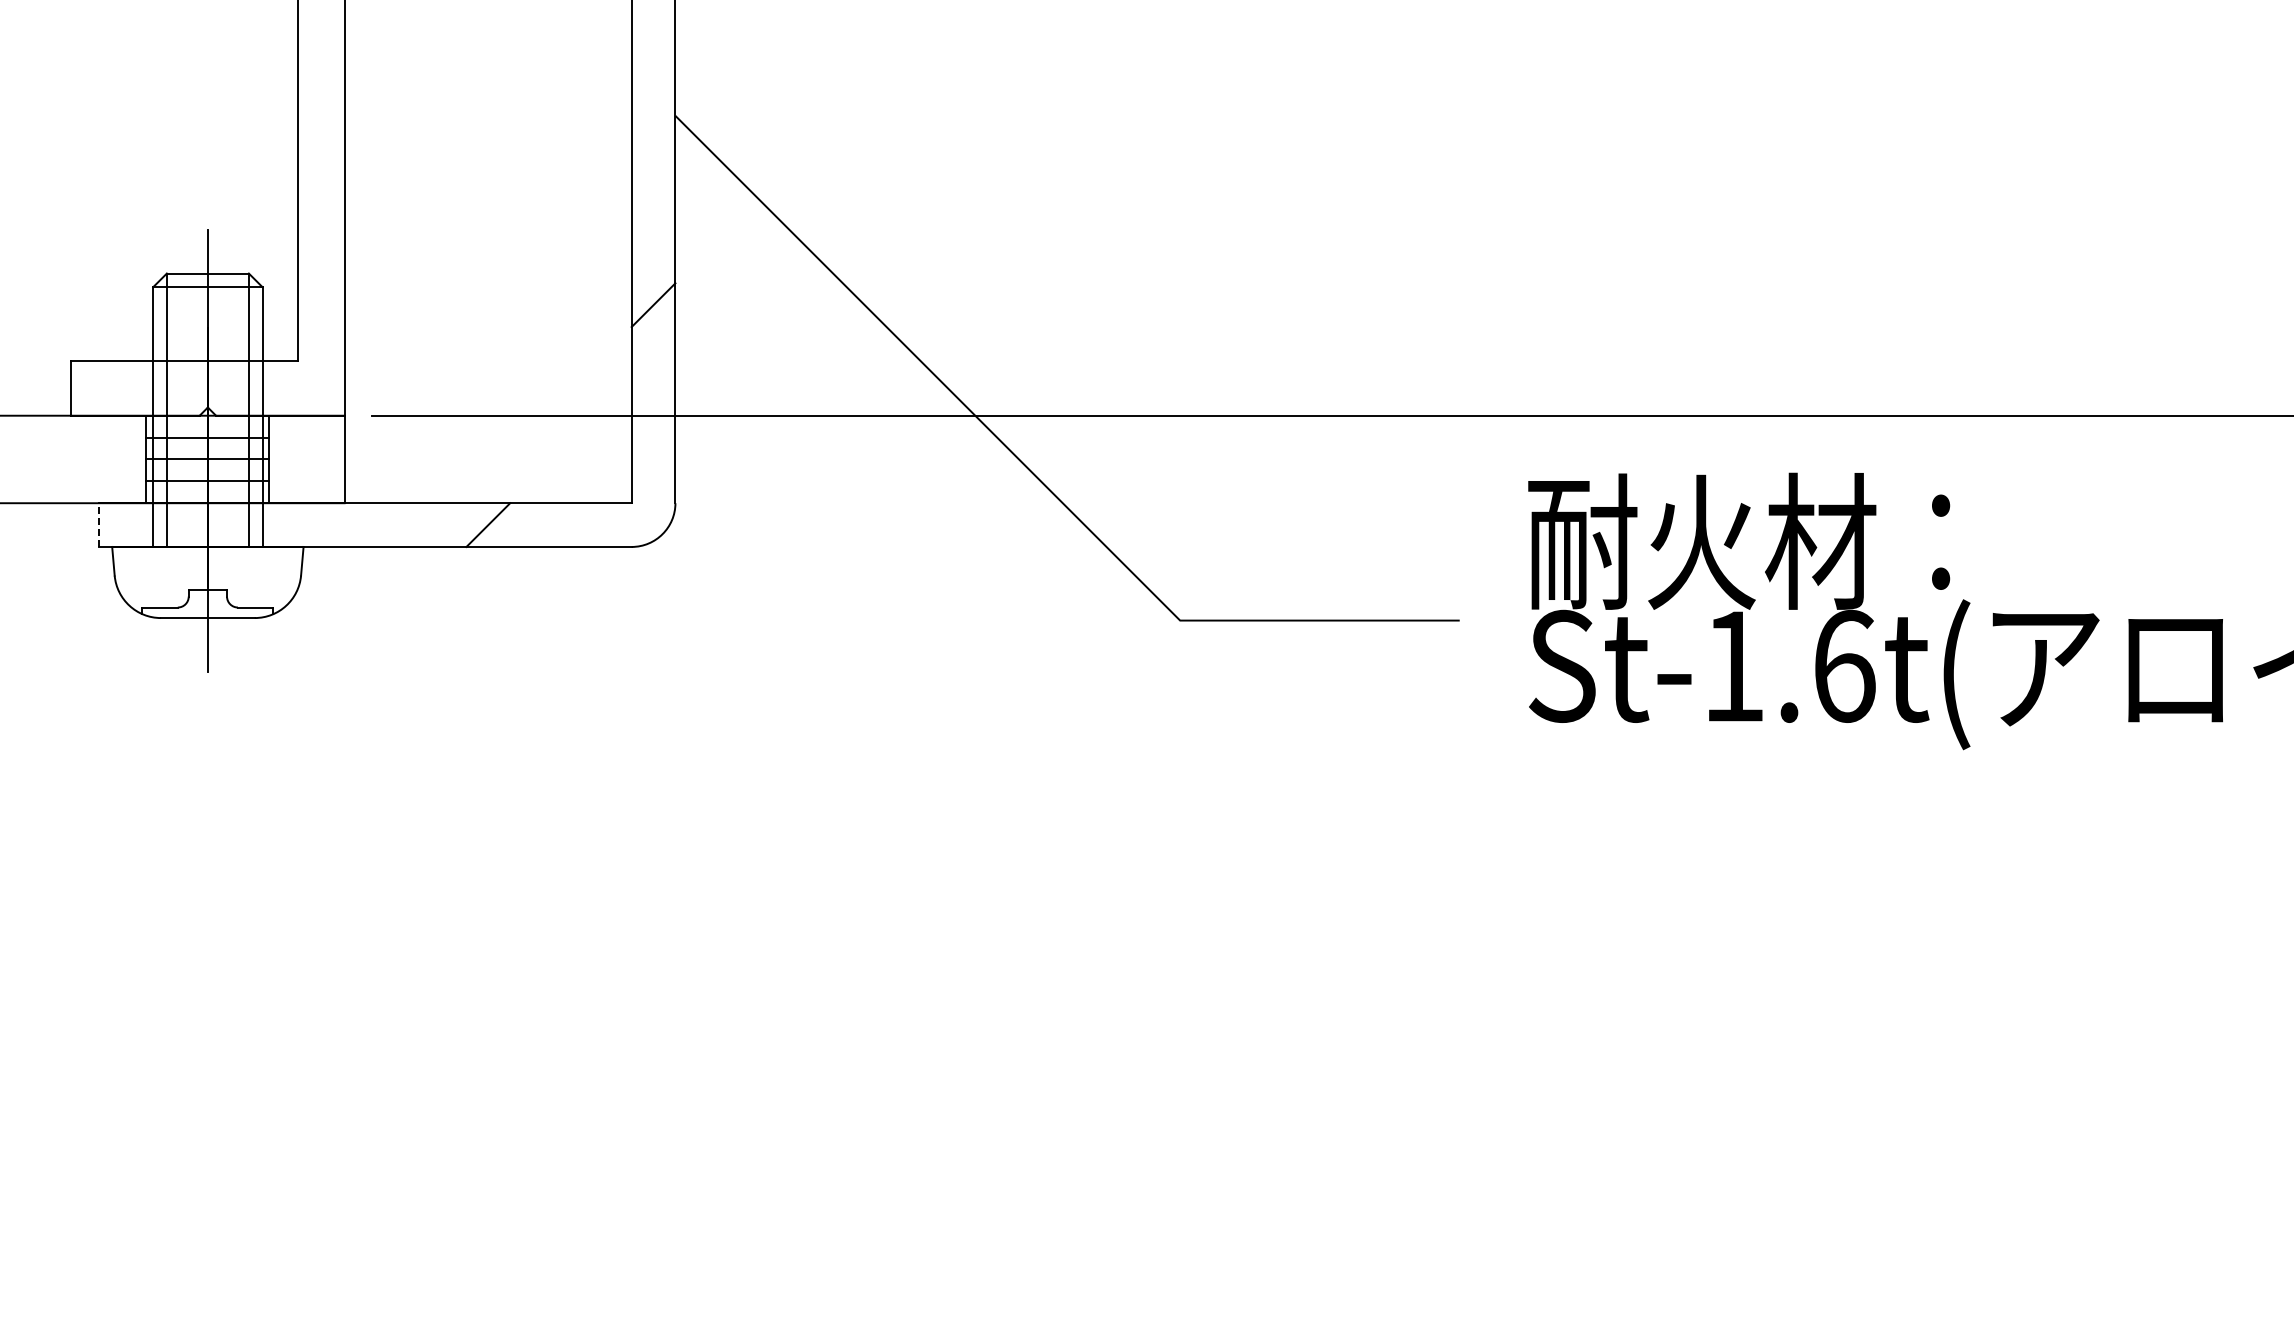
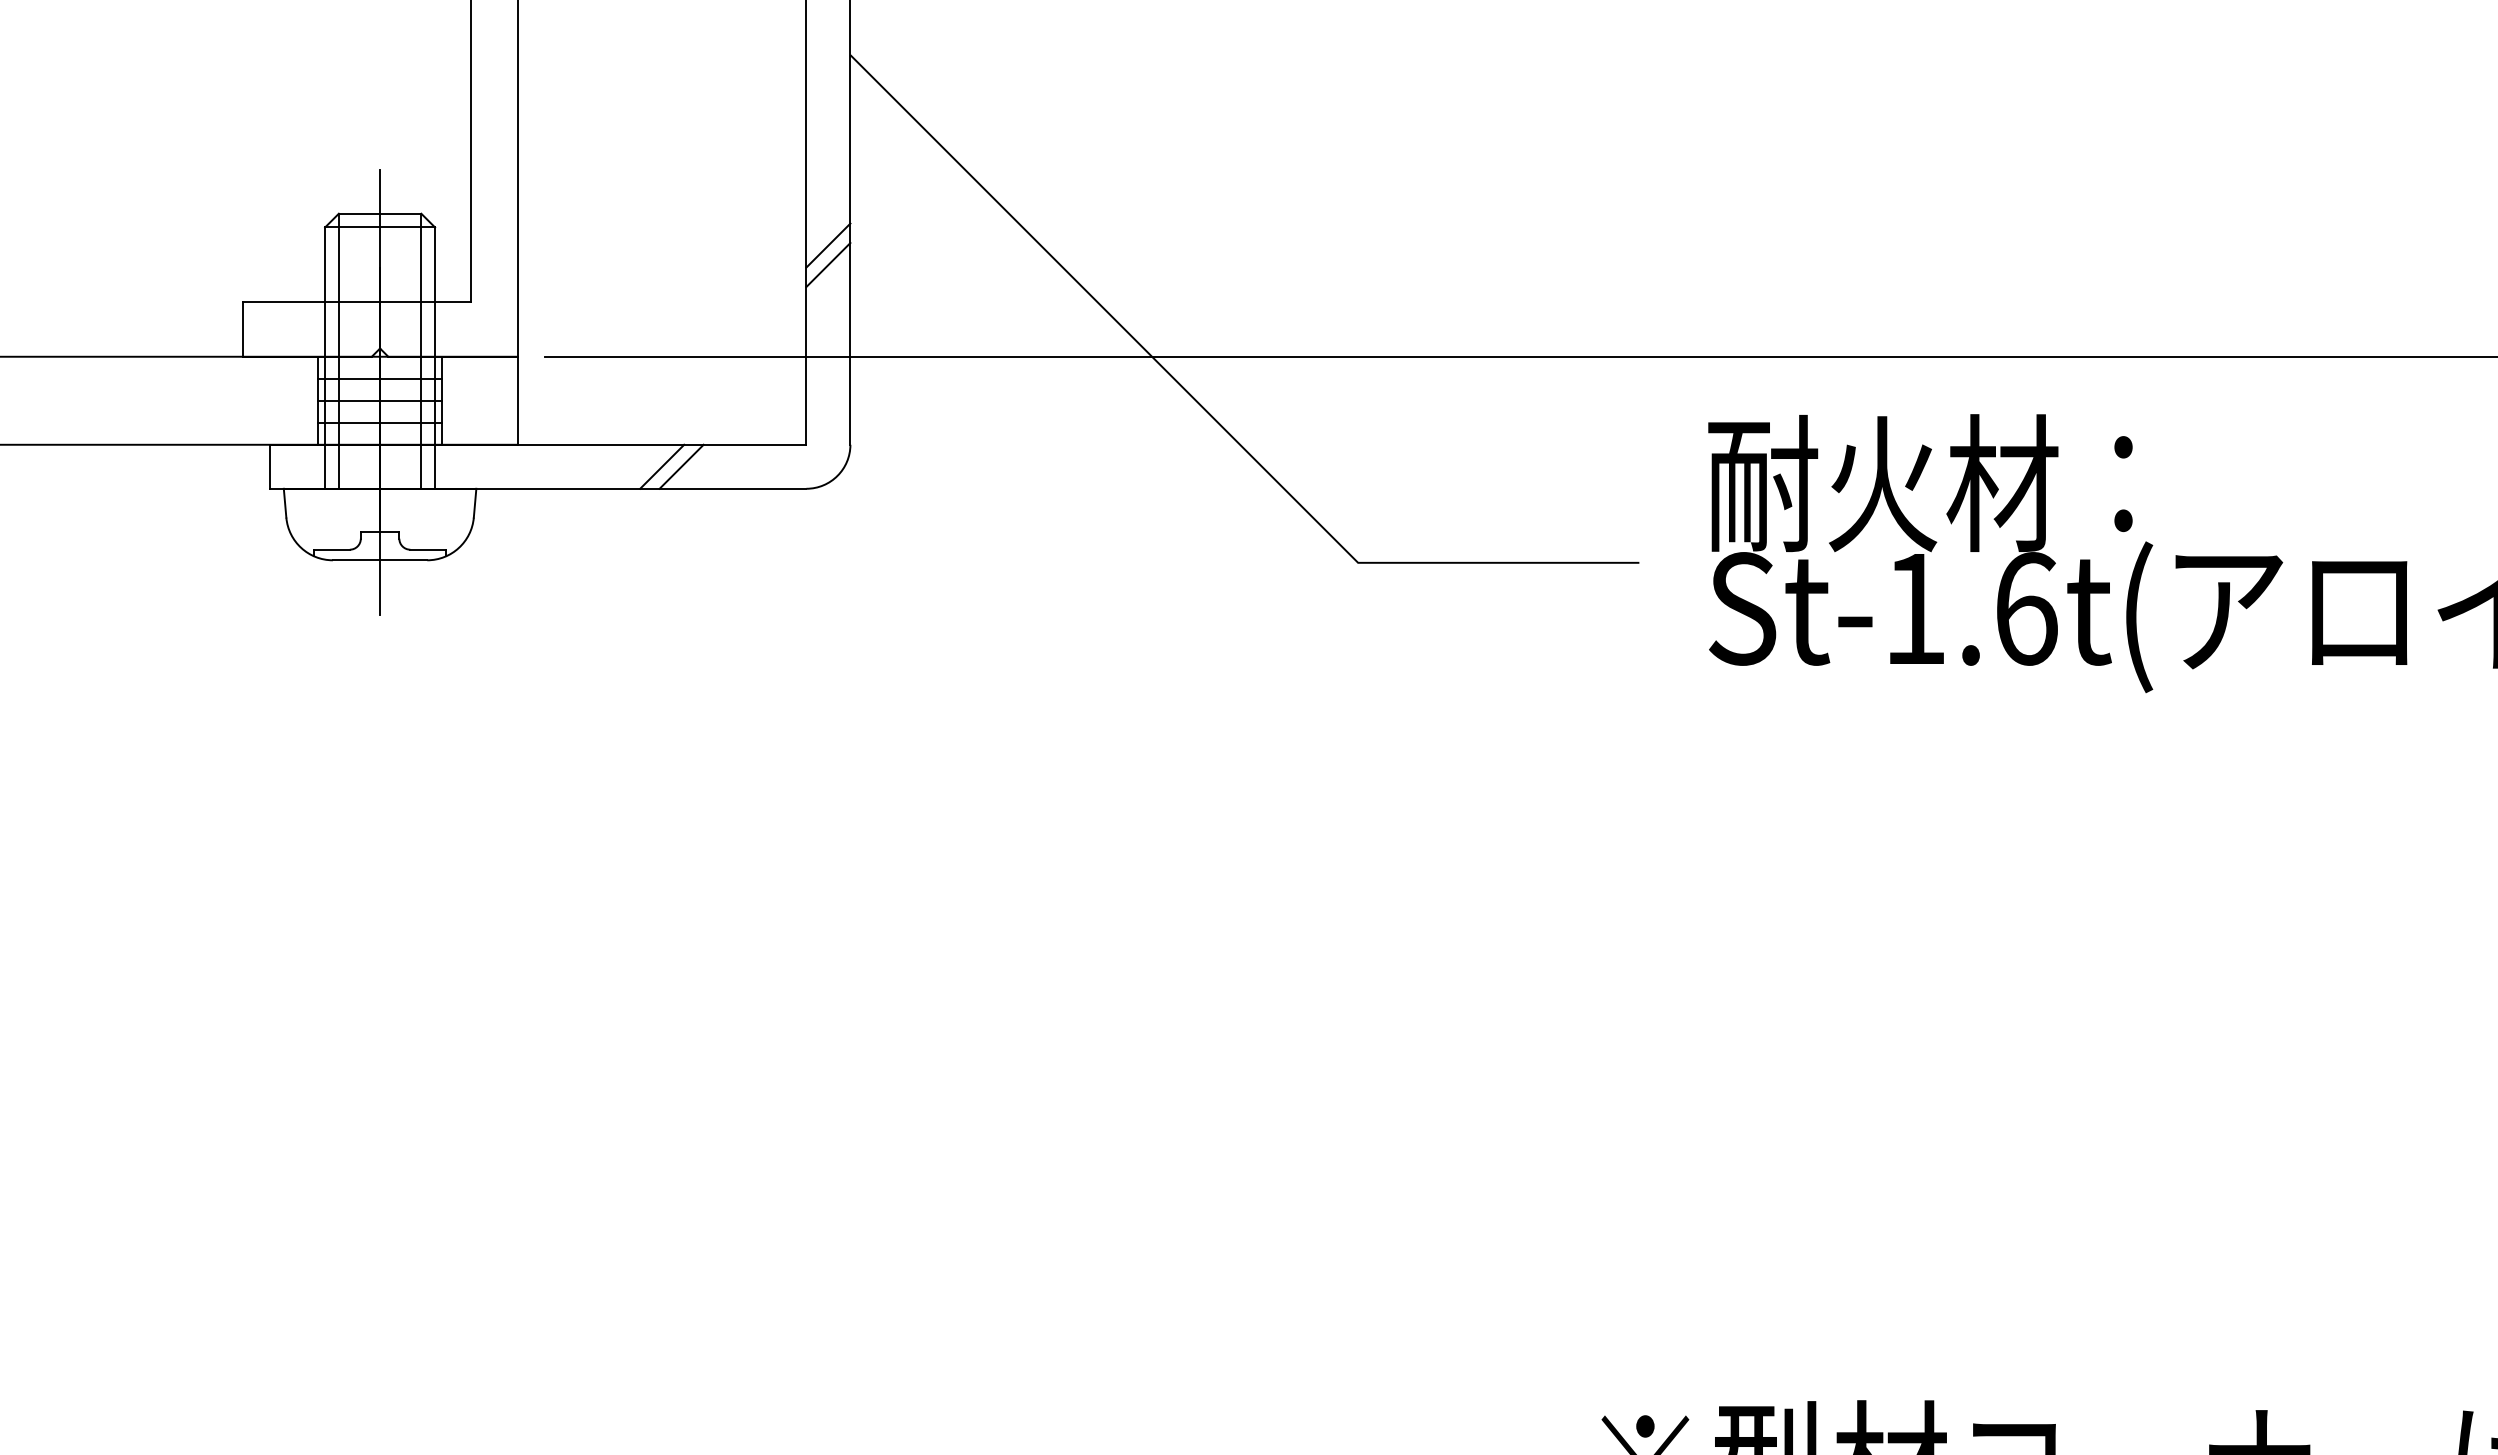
line: (653, 324) -> (828, 265), added
line: (98, 524) -> (270, 466), dashed -> solid
line: (507, 524) -> (681, 466), added

